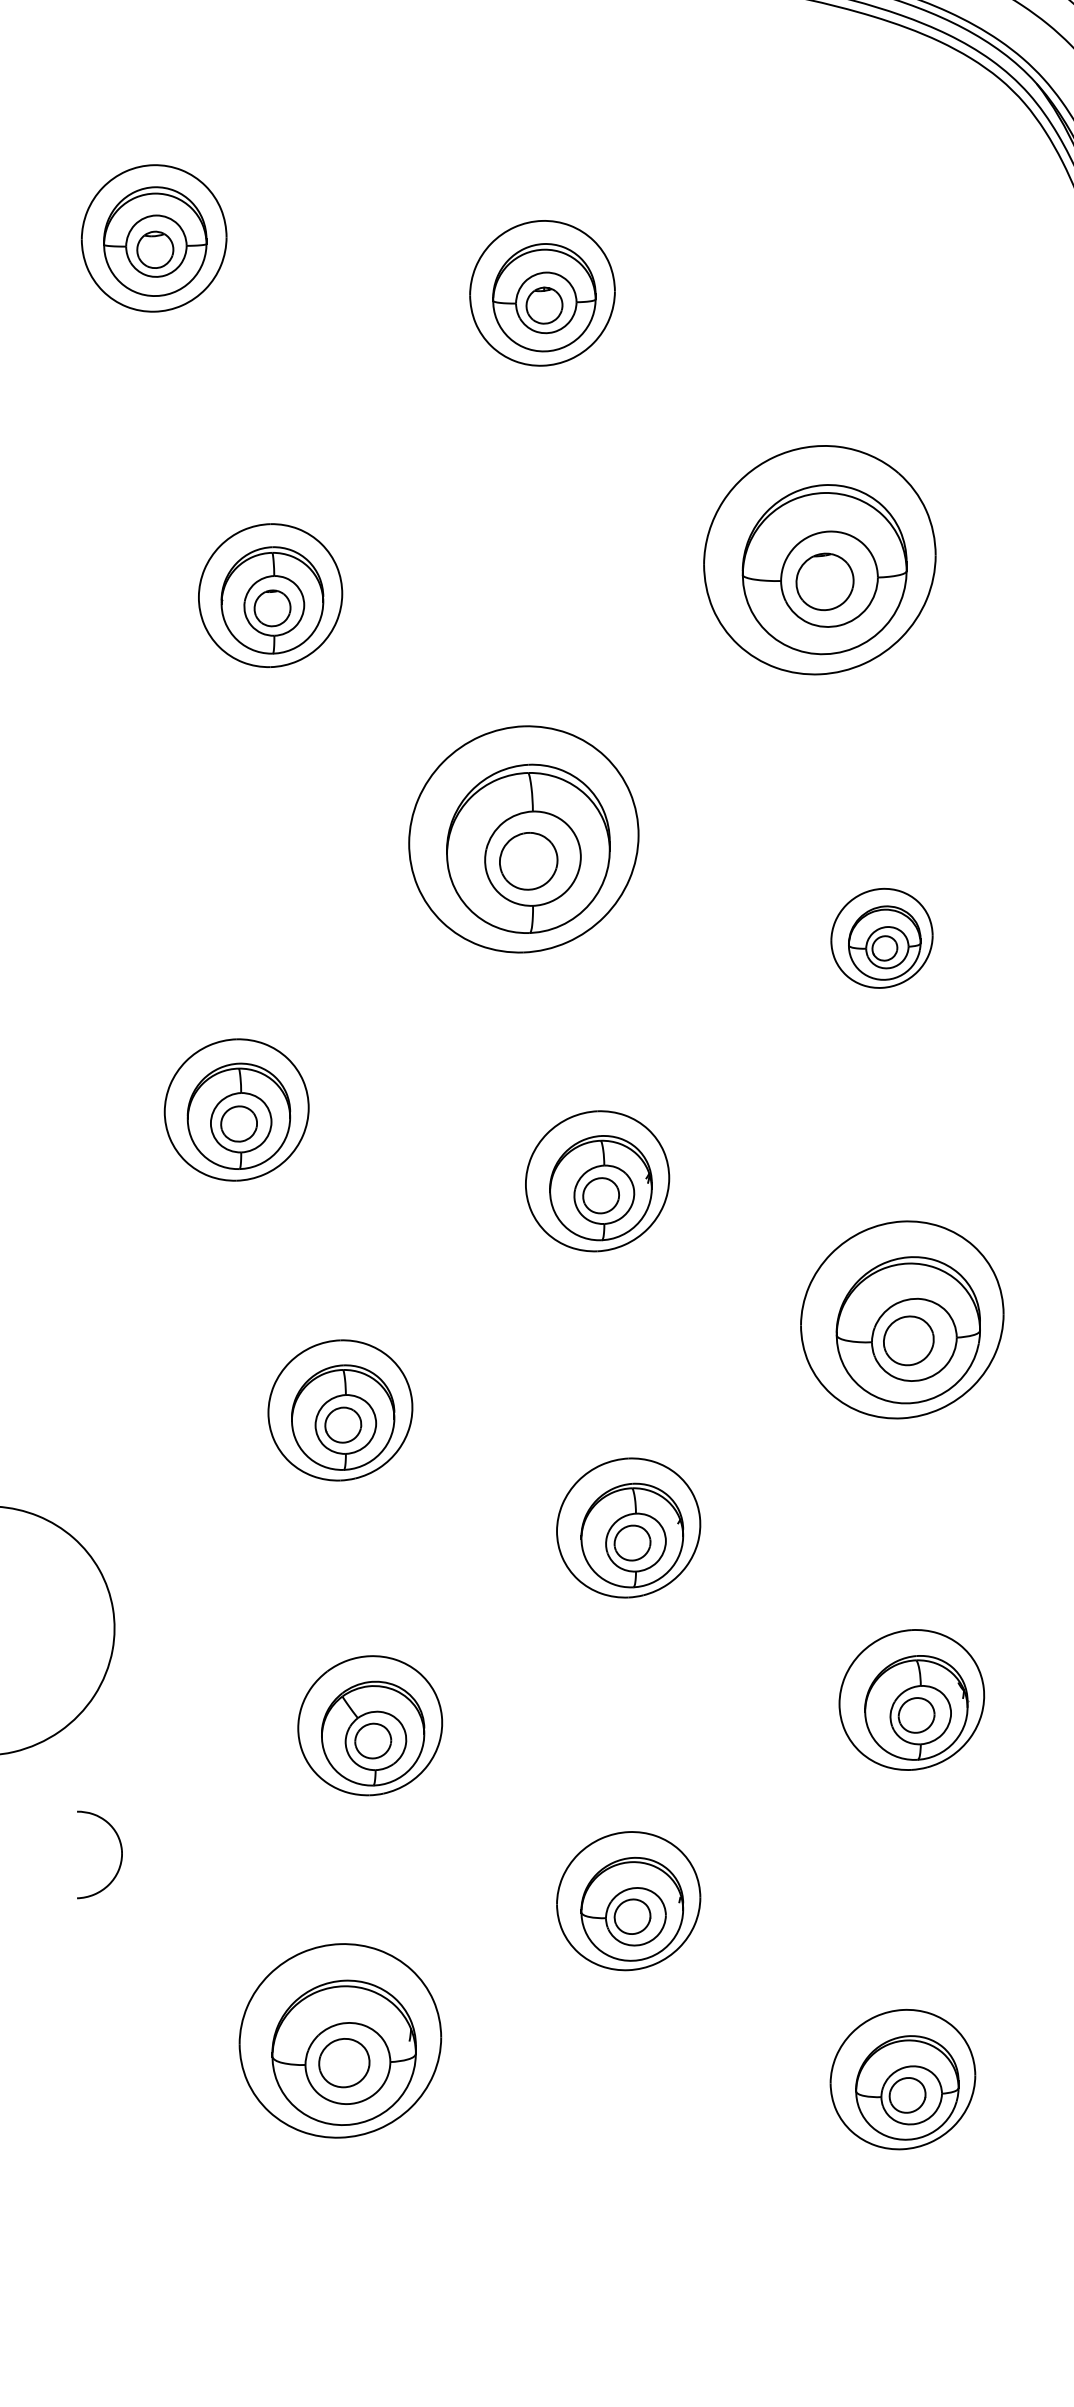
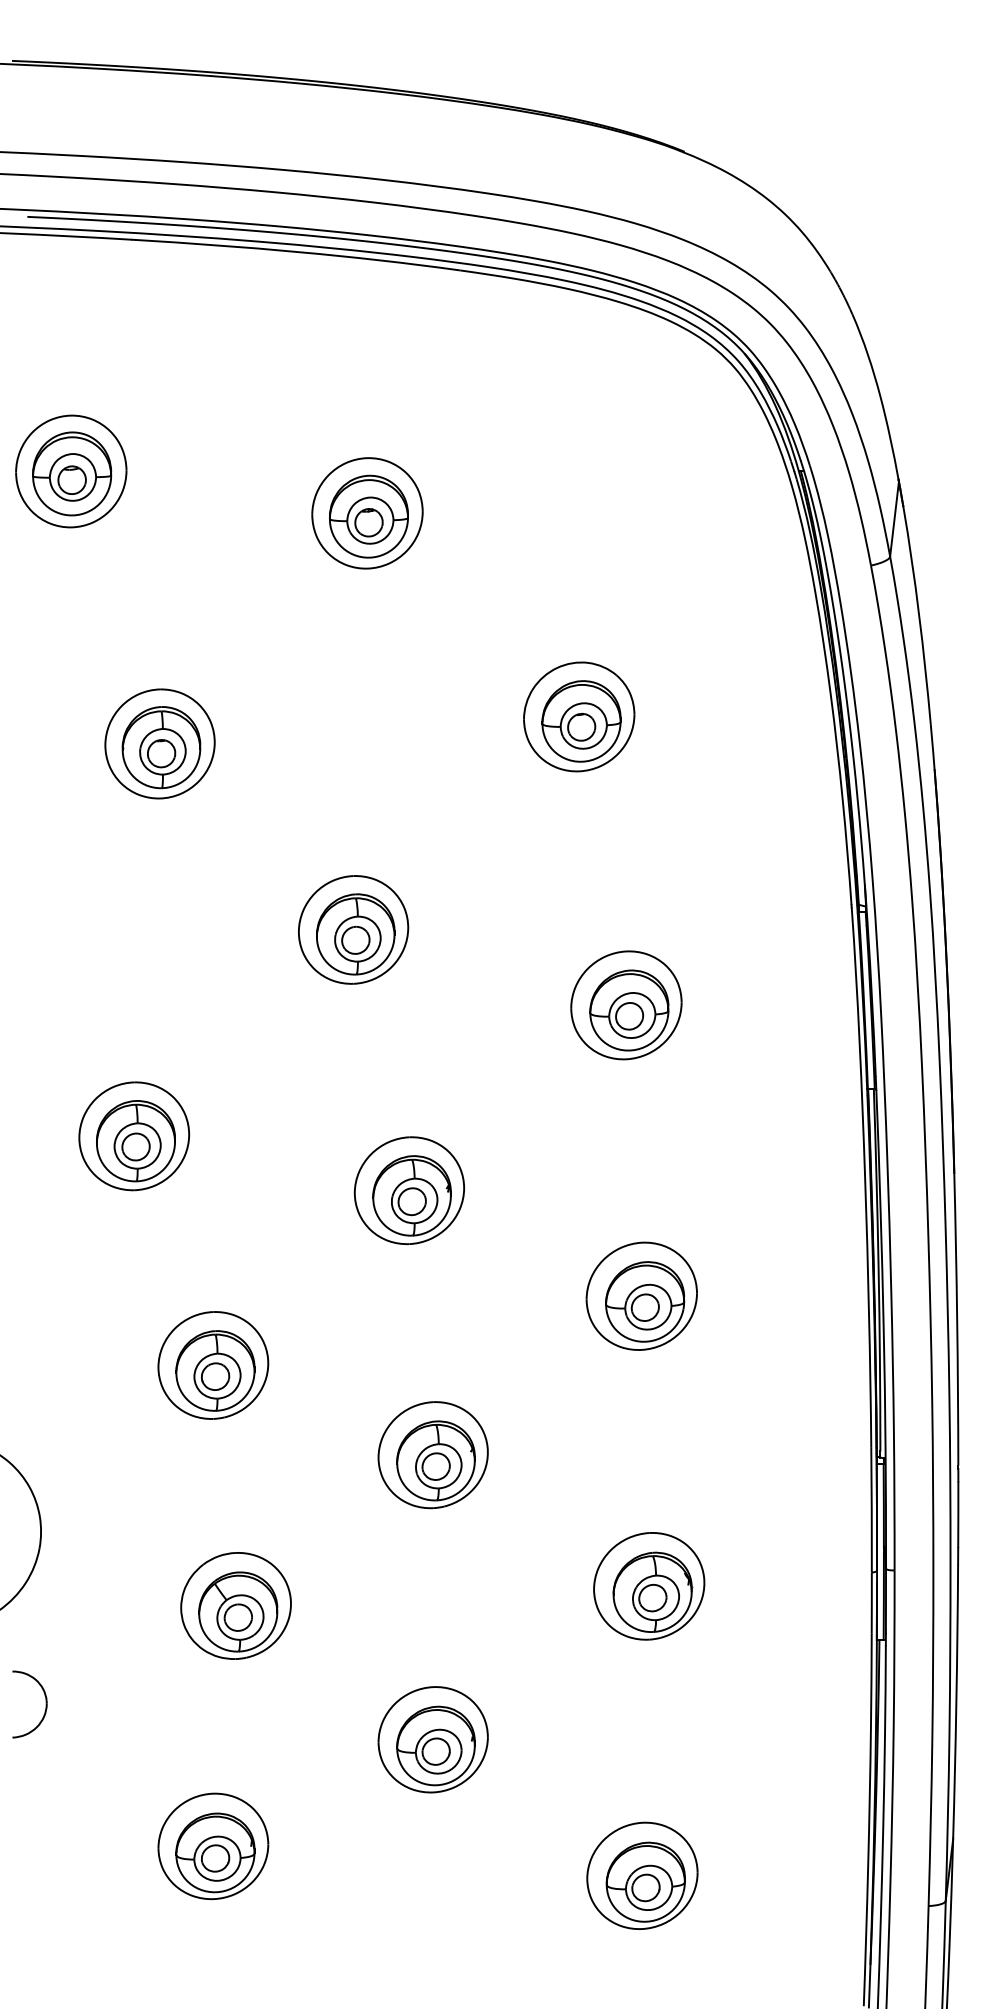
part: (820, 559) -> (579, 716), size x0.62
part: (524, 838) -> (353, 929), size x0.62
part: (882, 938) -> (626, 1005), size x1.43
part: (901, 1318) -> (641, 1295), size x0.71
part: (340, 2041) -> (213, 1846), size x0.71

